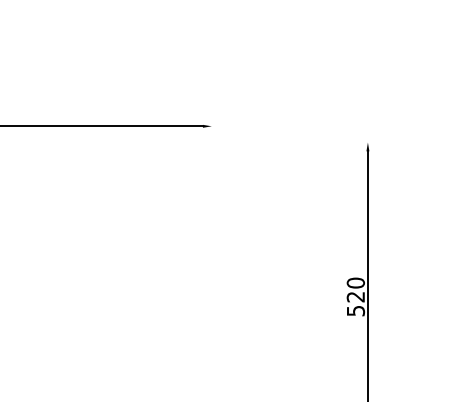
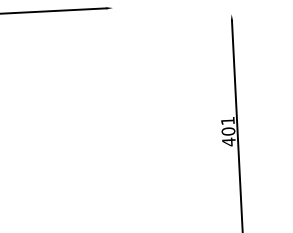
text: (355, 296) -> (228, 131), 520 -> 401

